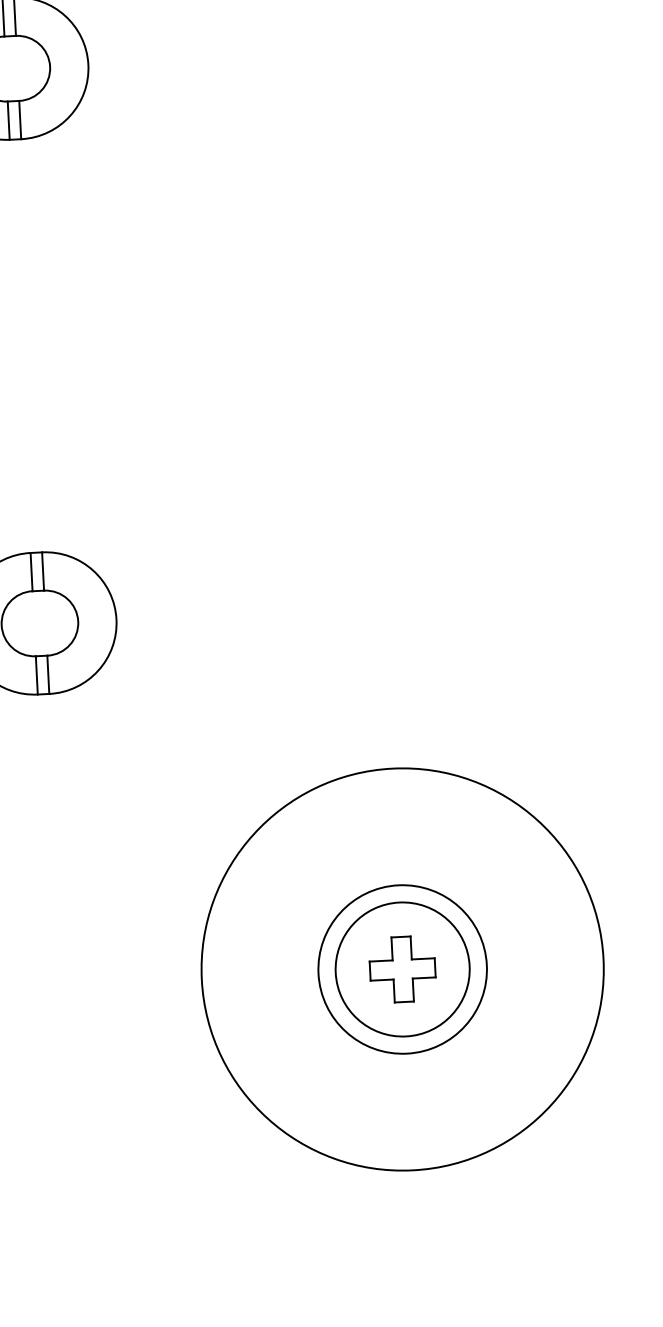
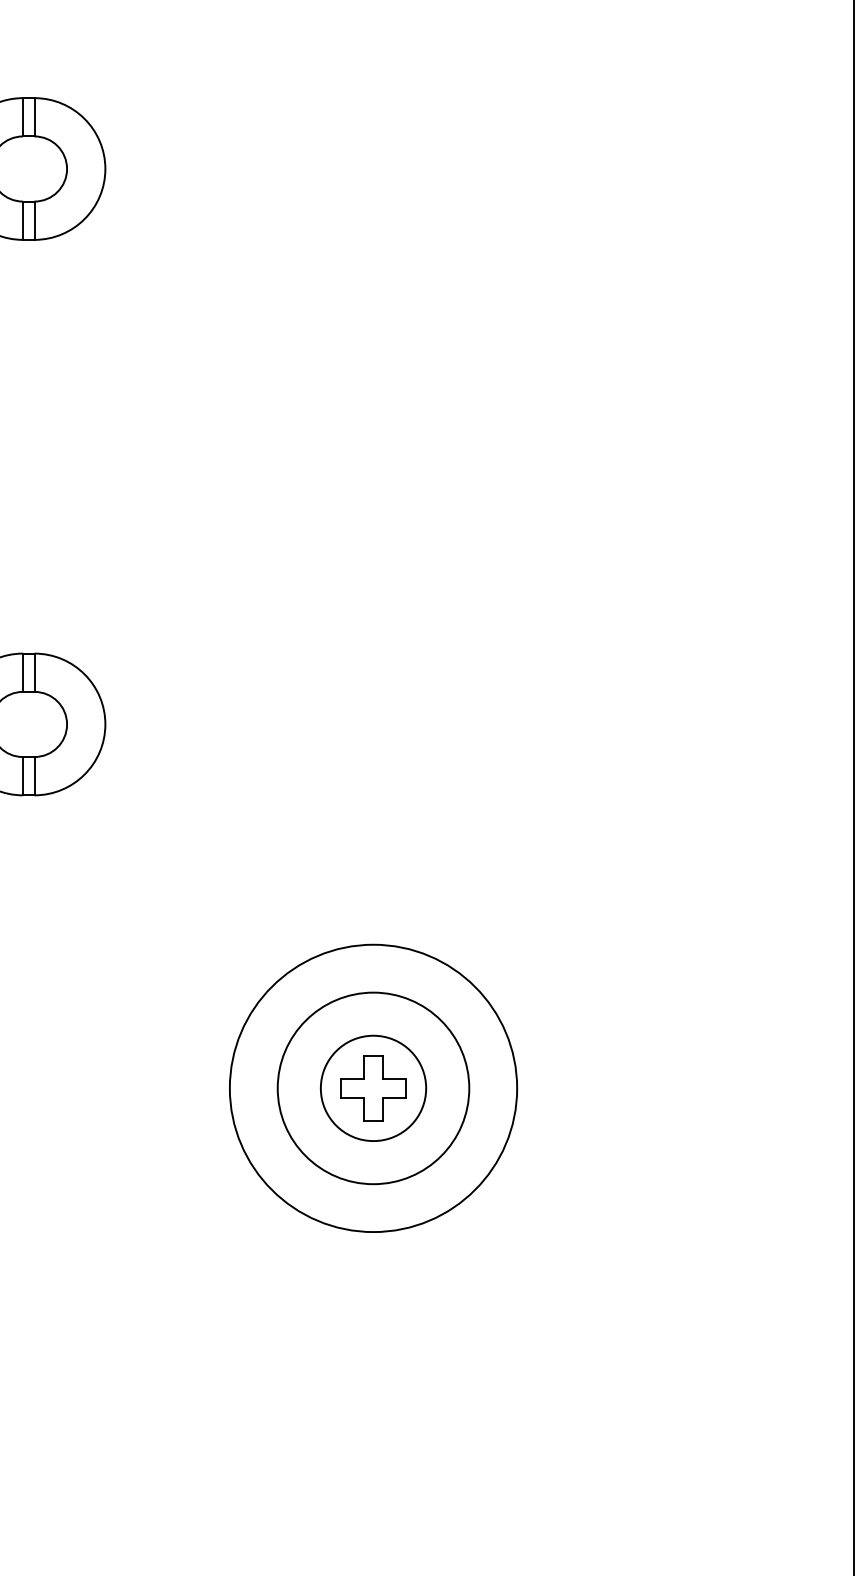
circle: (402, 969) -> (373, 1088), size x0.62
circle: (402, 969) -> (373, 1088), size x0.71
circle: (402, 969) -> (373, 1088), size x1.43

